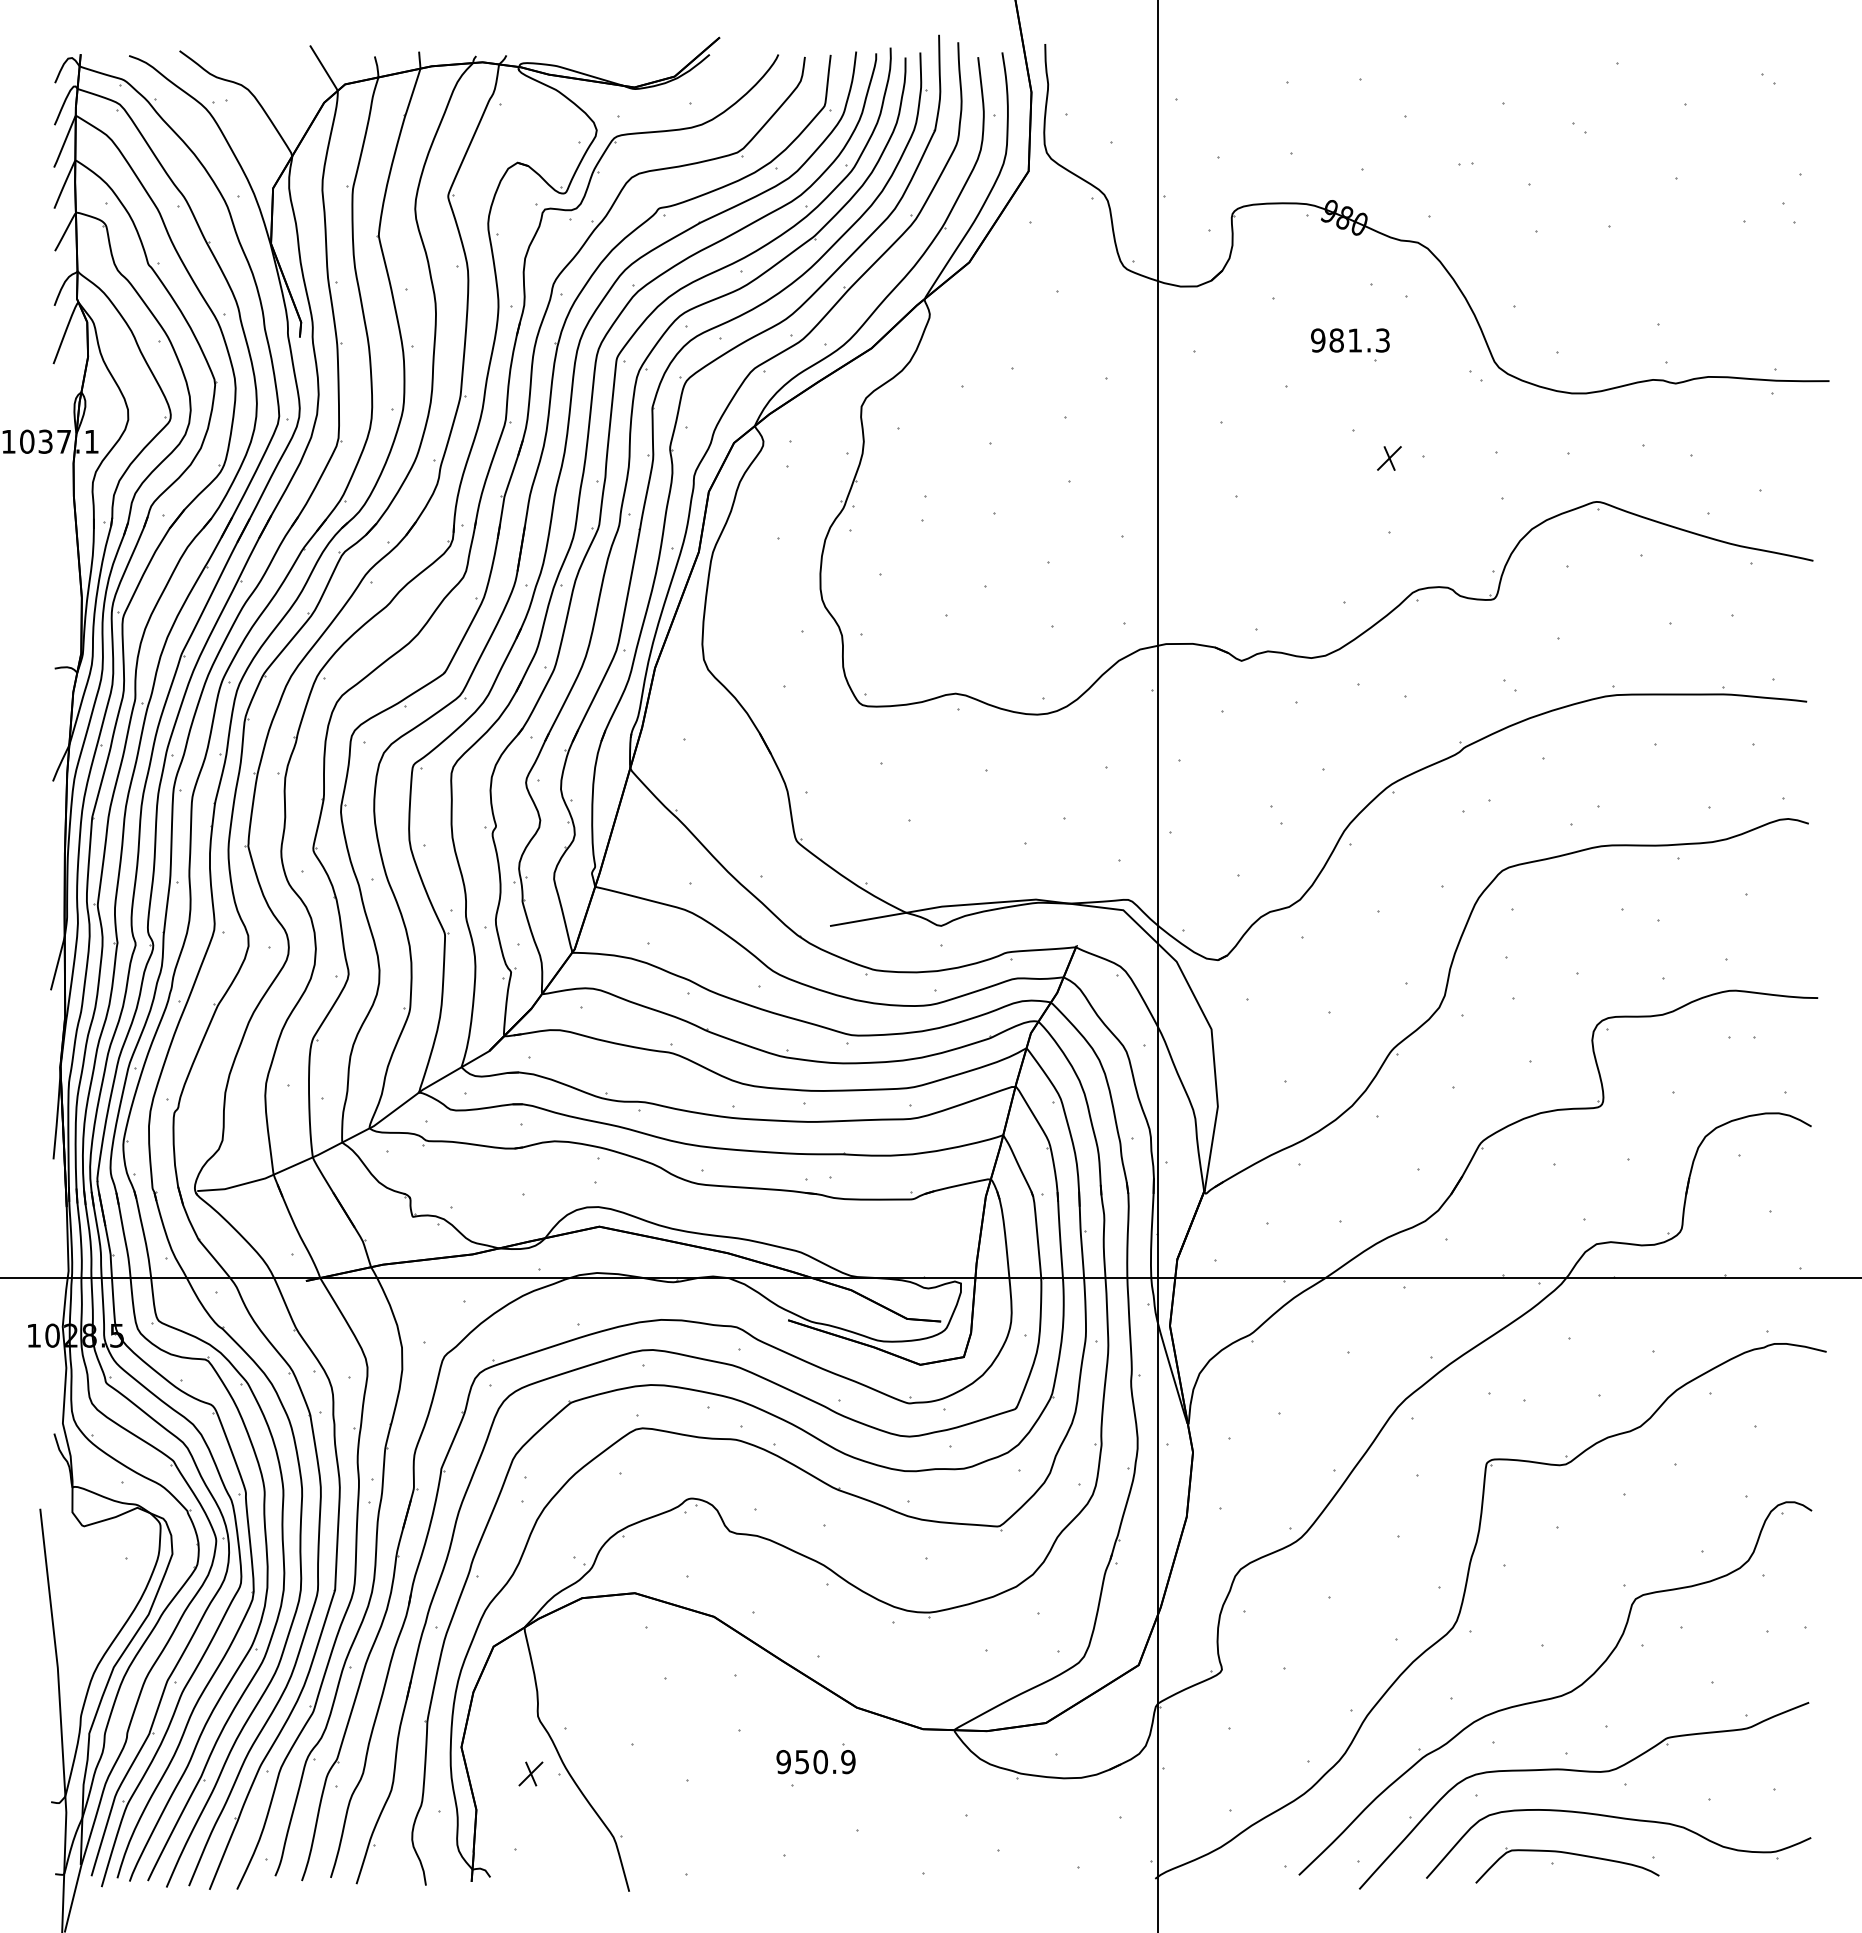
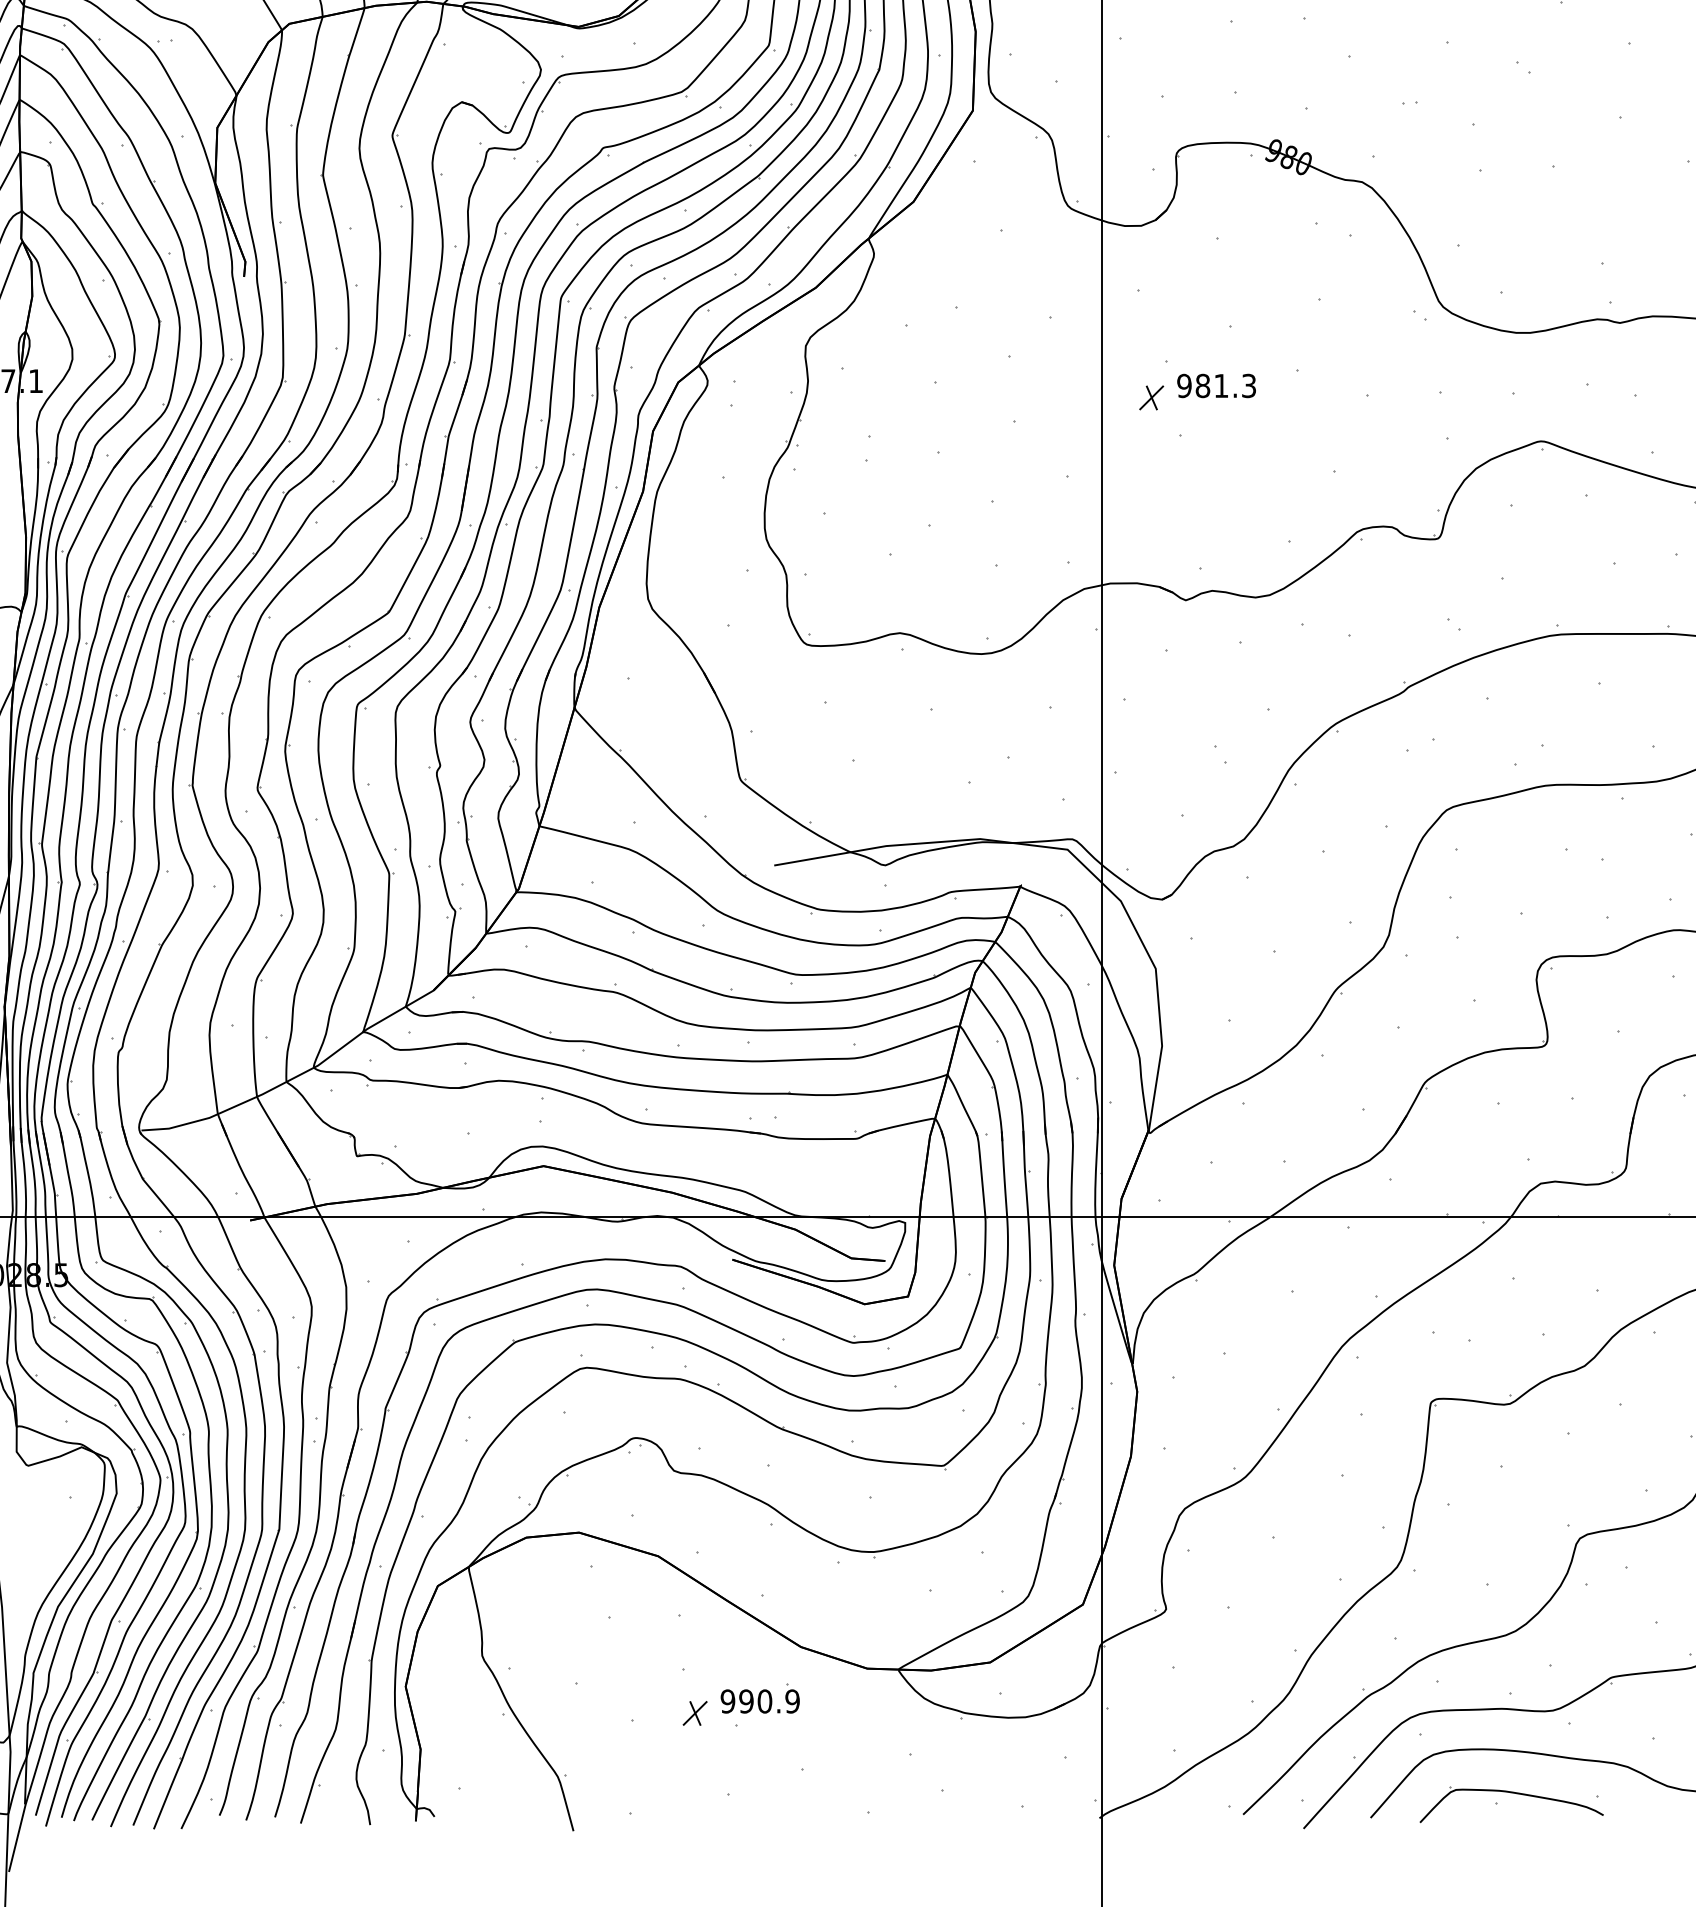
text: (1350, 340) -> (1216, 385), moved
part: (1389, 458) -> (1151, 397), moved
text: (802, 1761) -> (746, 1700), 950.9 -> 990.9
part: (530, 1773) -> (694, 1712), moved

